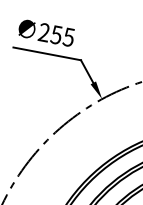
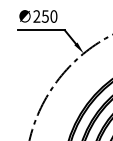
text: (68, 37) -> (53, 16), 255 -> 250

